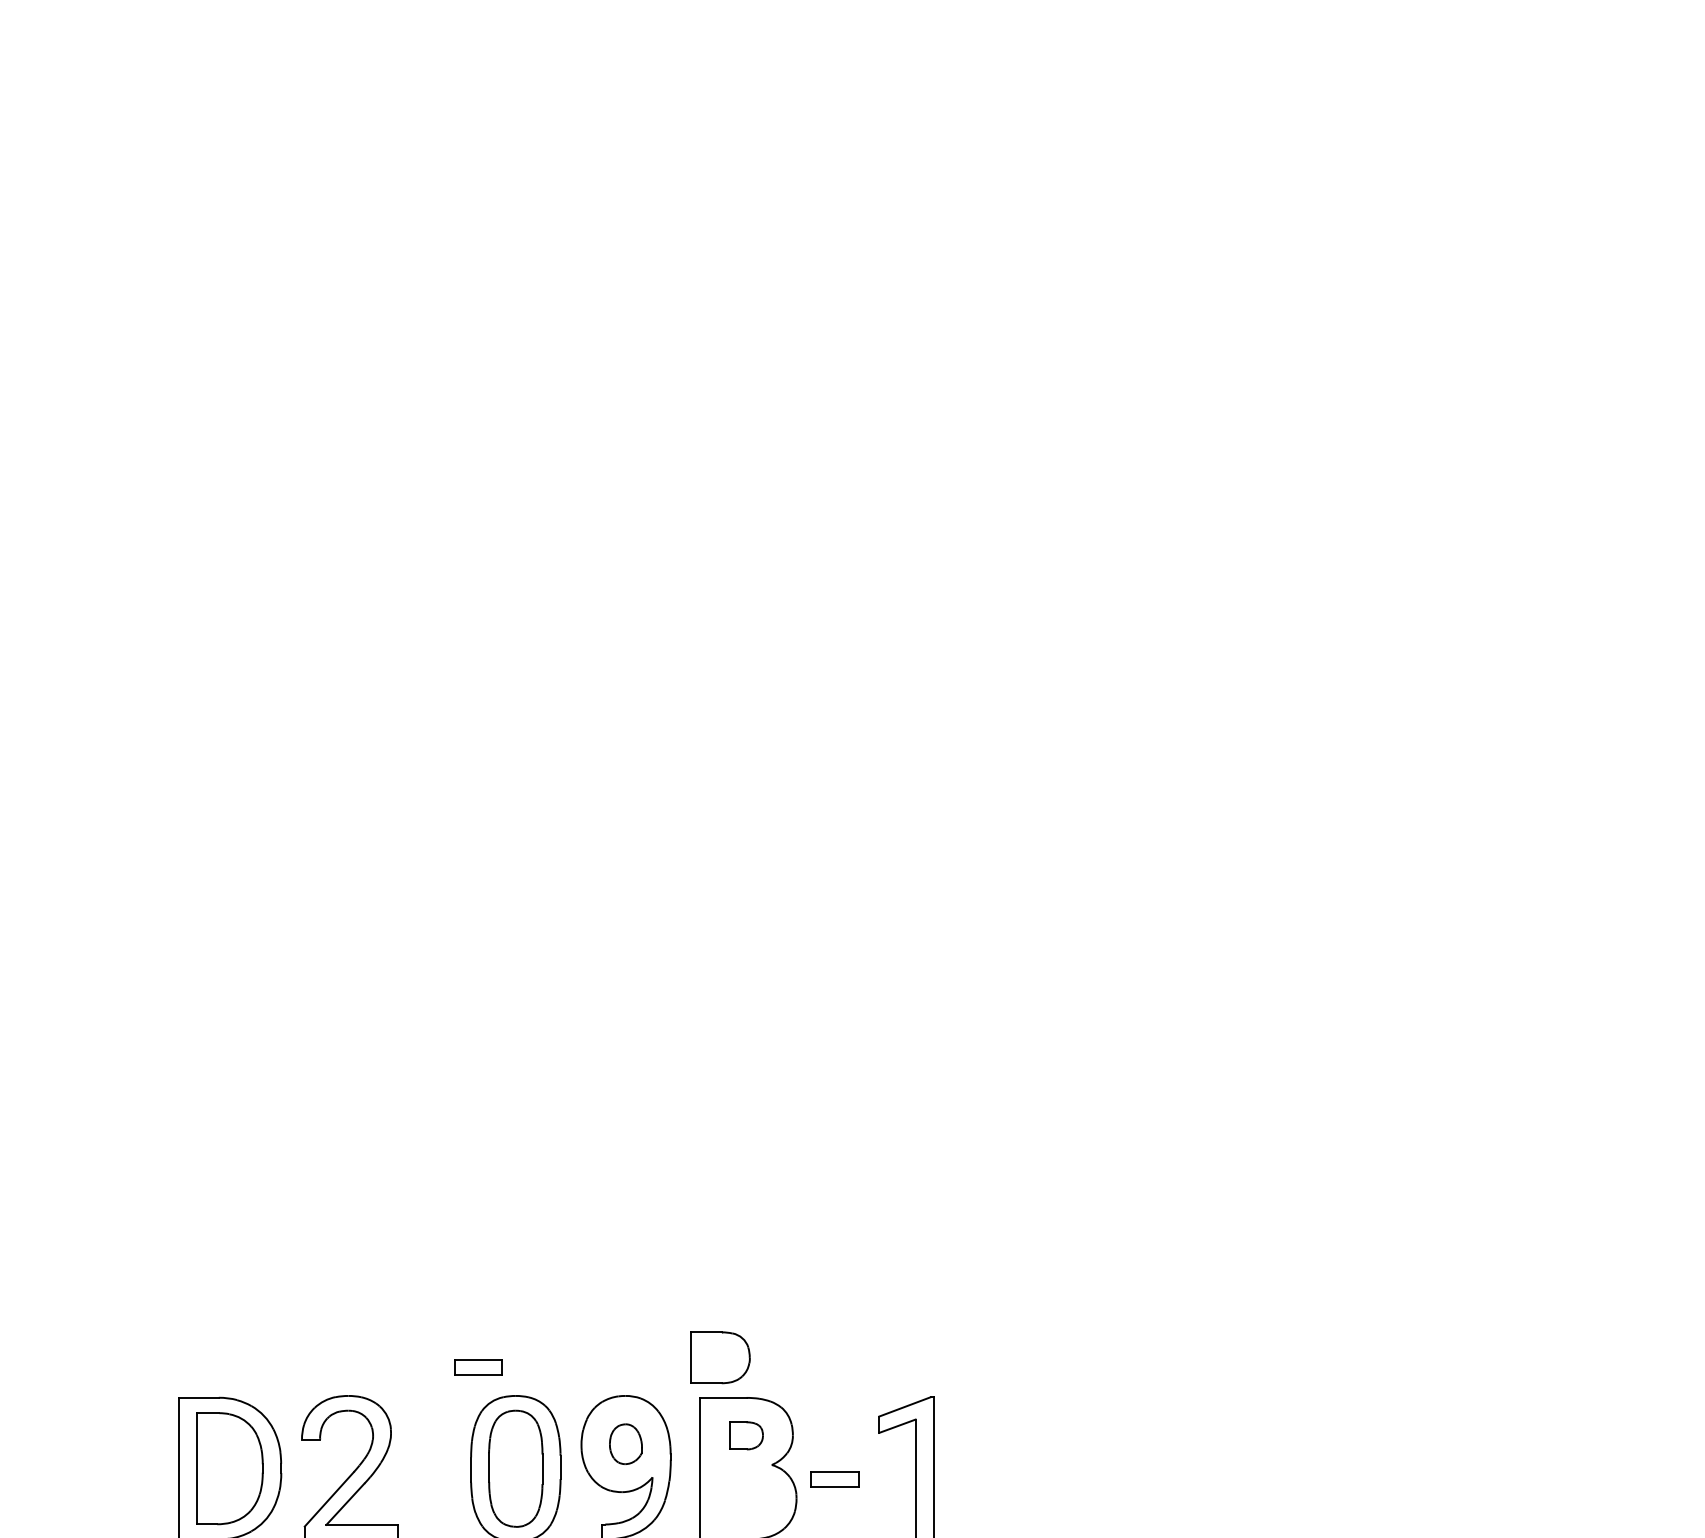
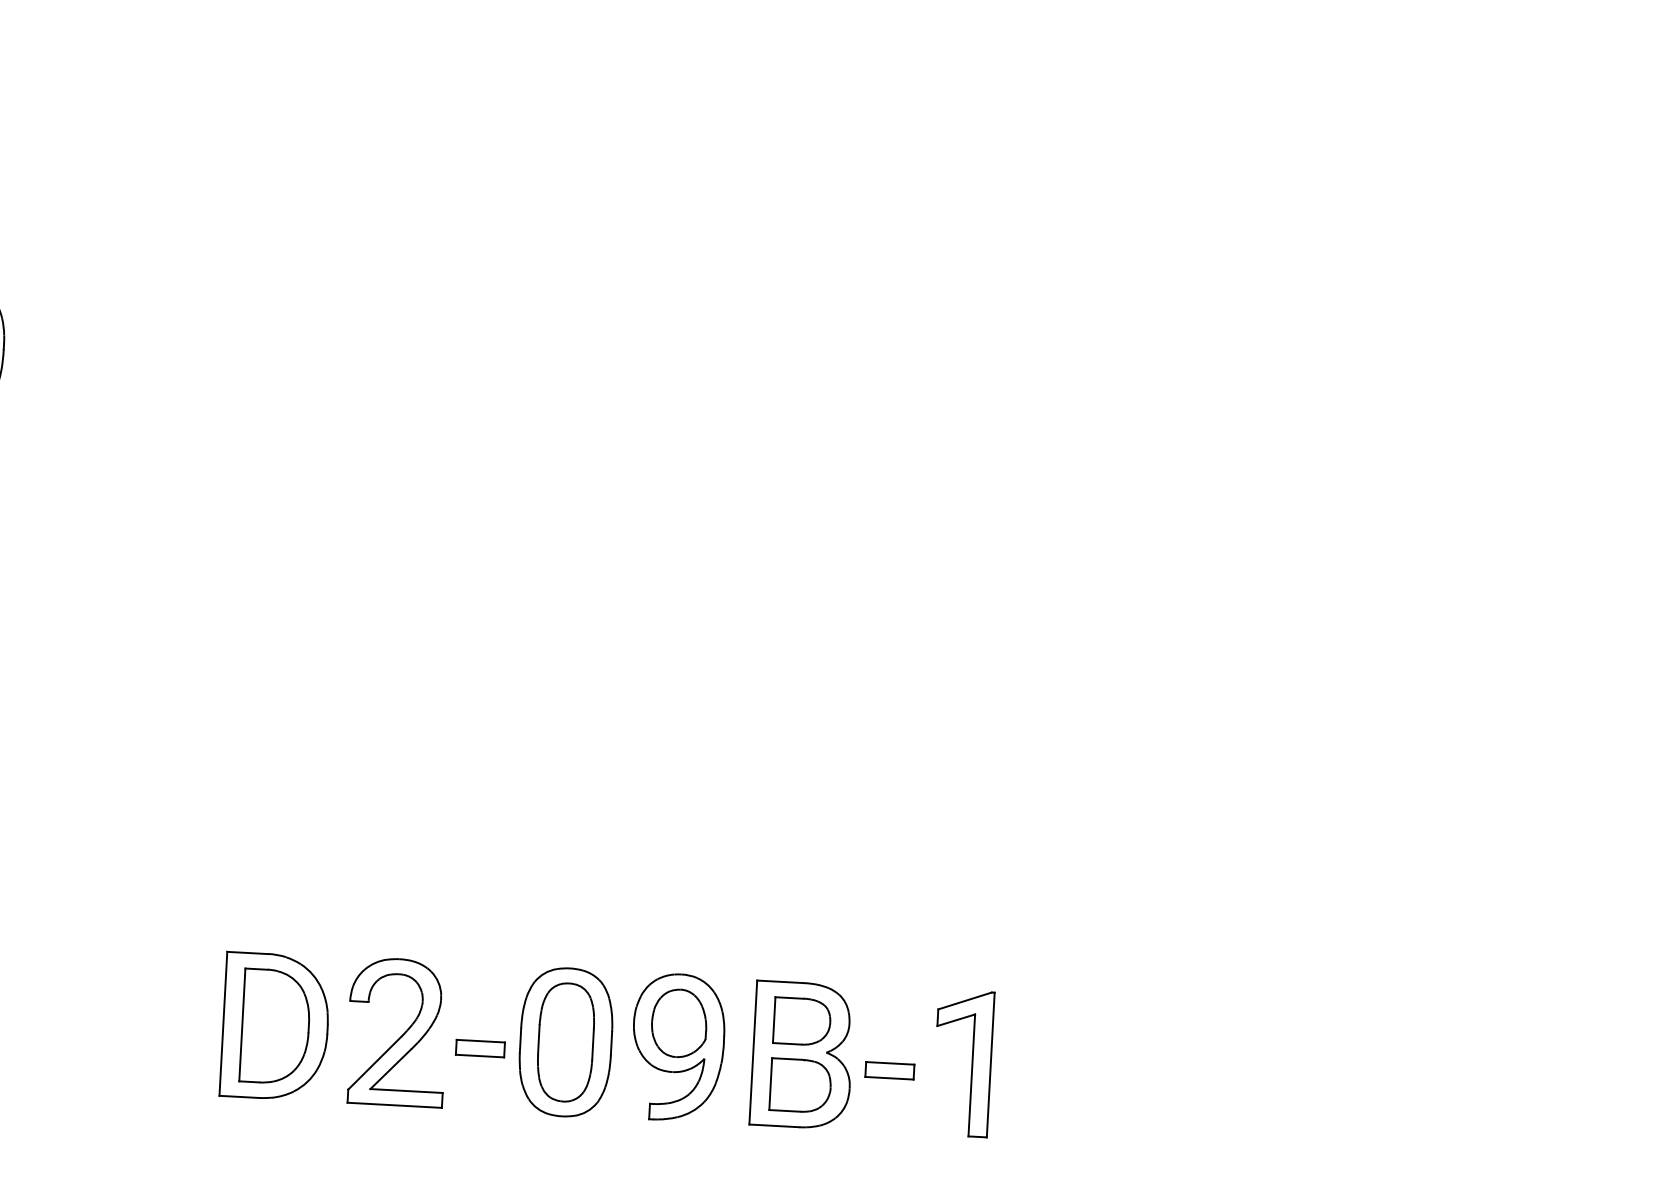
part: (720, 1357) -> (800, 1085), moved
part: (478, 1367) -> (480, 1048), moved
part: (746, 1435) -> (802, 1021), size x1.67
part: (625, 1444) -> (678, 1023), size x1.67

